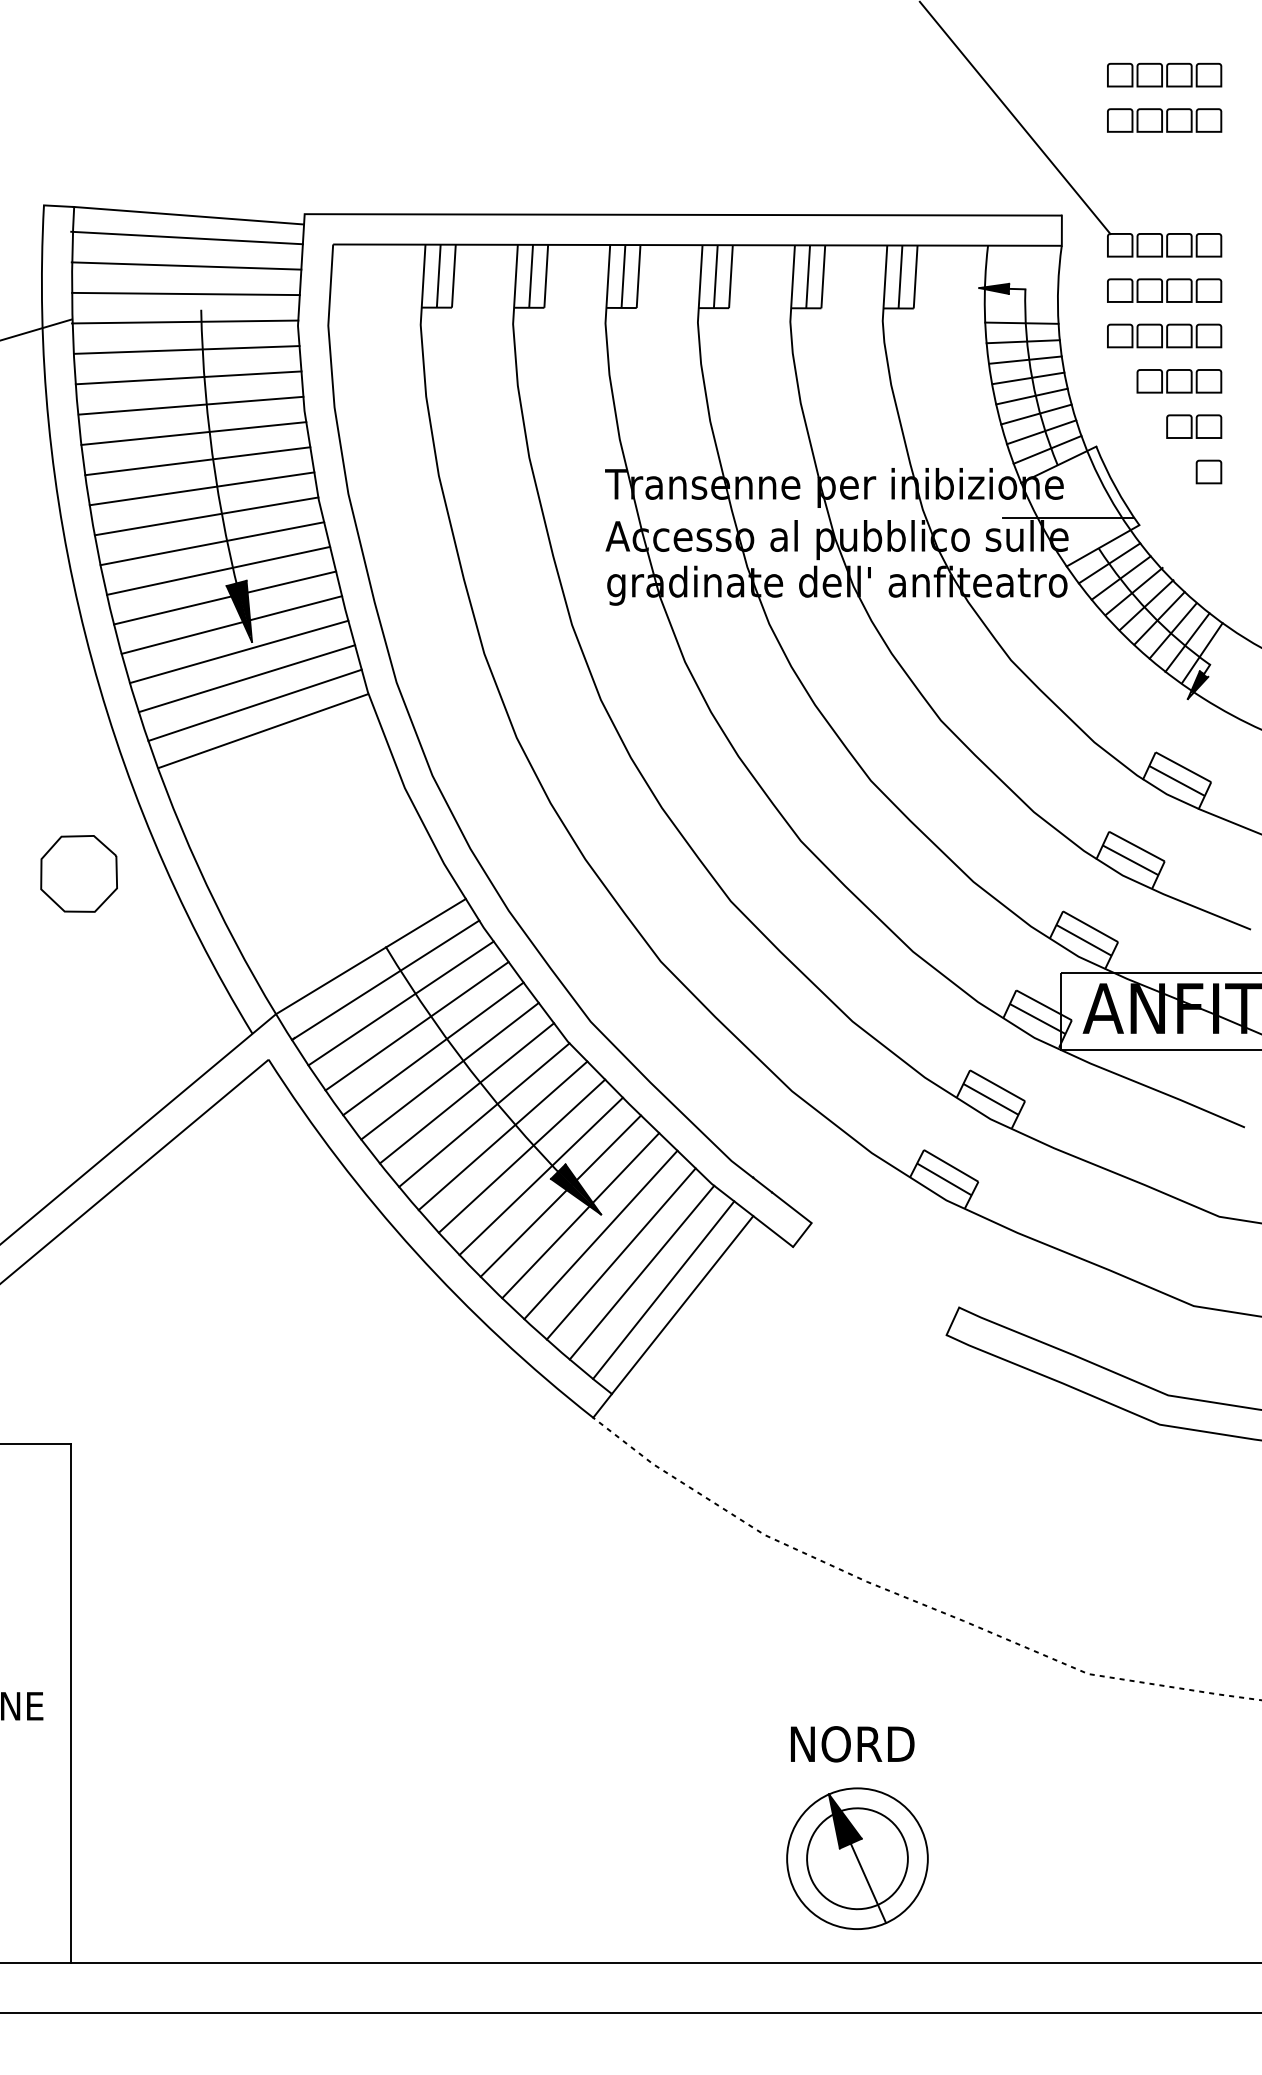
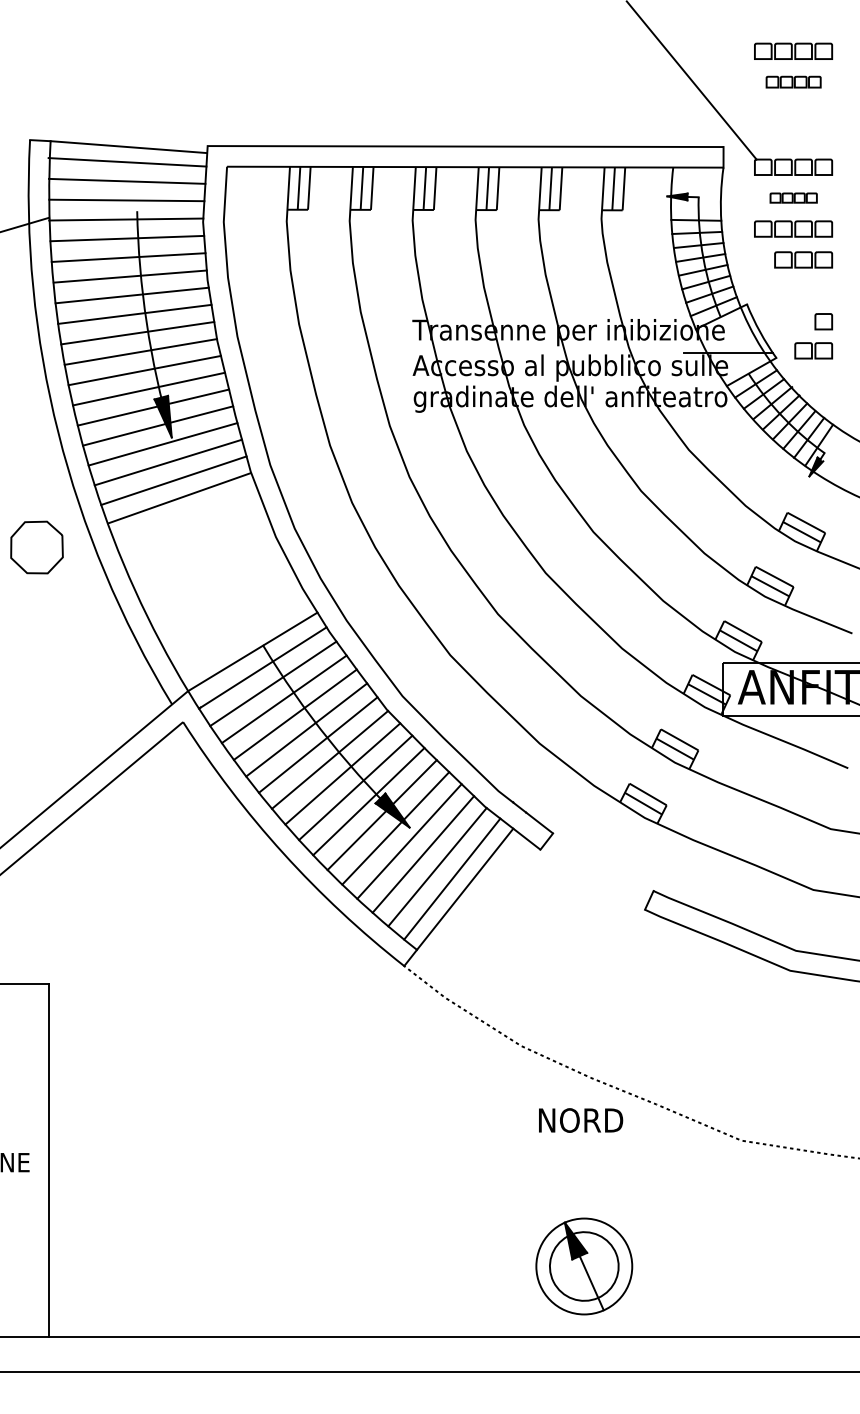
part: (1164, 119) -> (793, 81), size x0.7
part: (1164, 289) -> (793, 197), size x0.6
part: (1193, 426) -> (813, 350), moved
part: (78, 873) -> (36, 547), moved
text: (853, 1744) -> (581, 1120), moved

